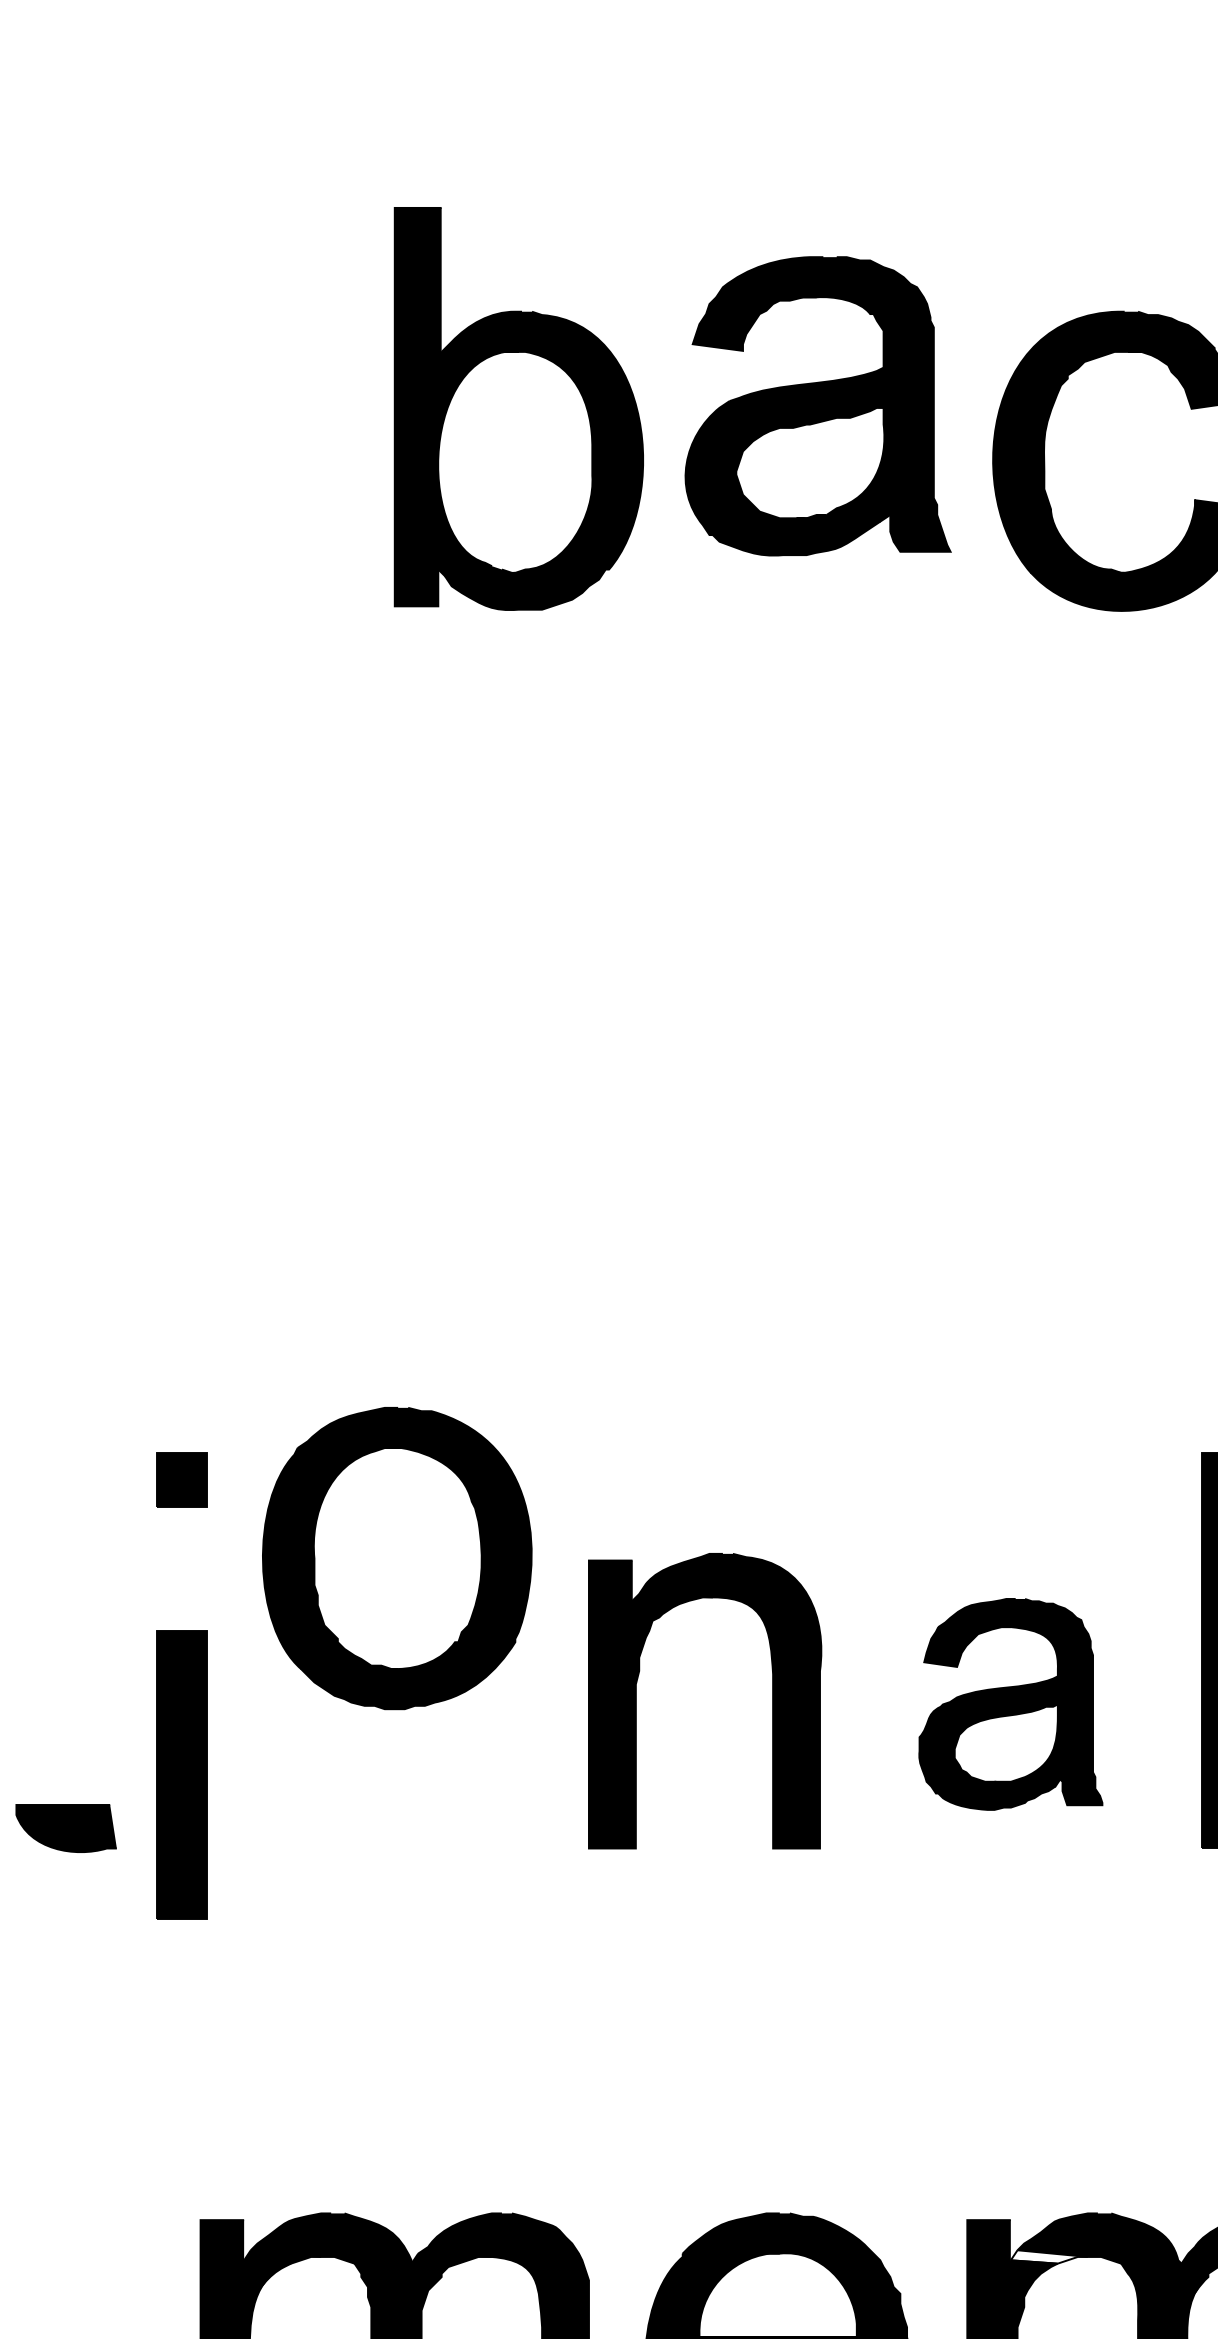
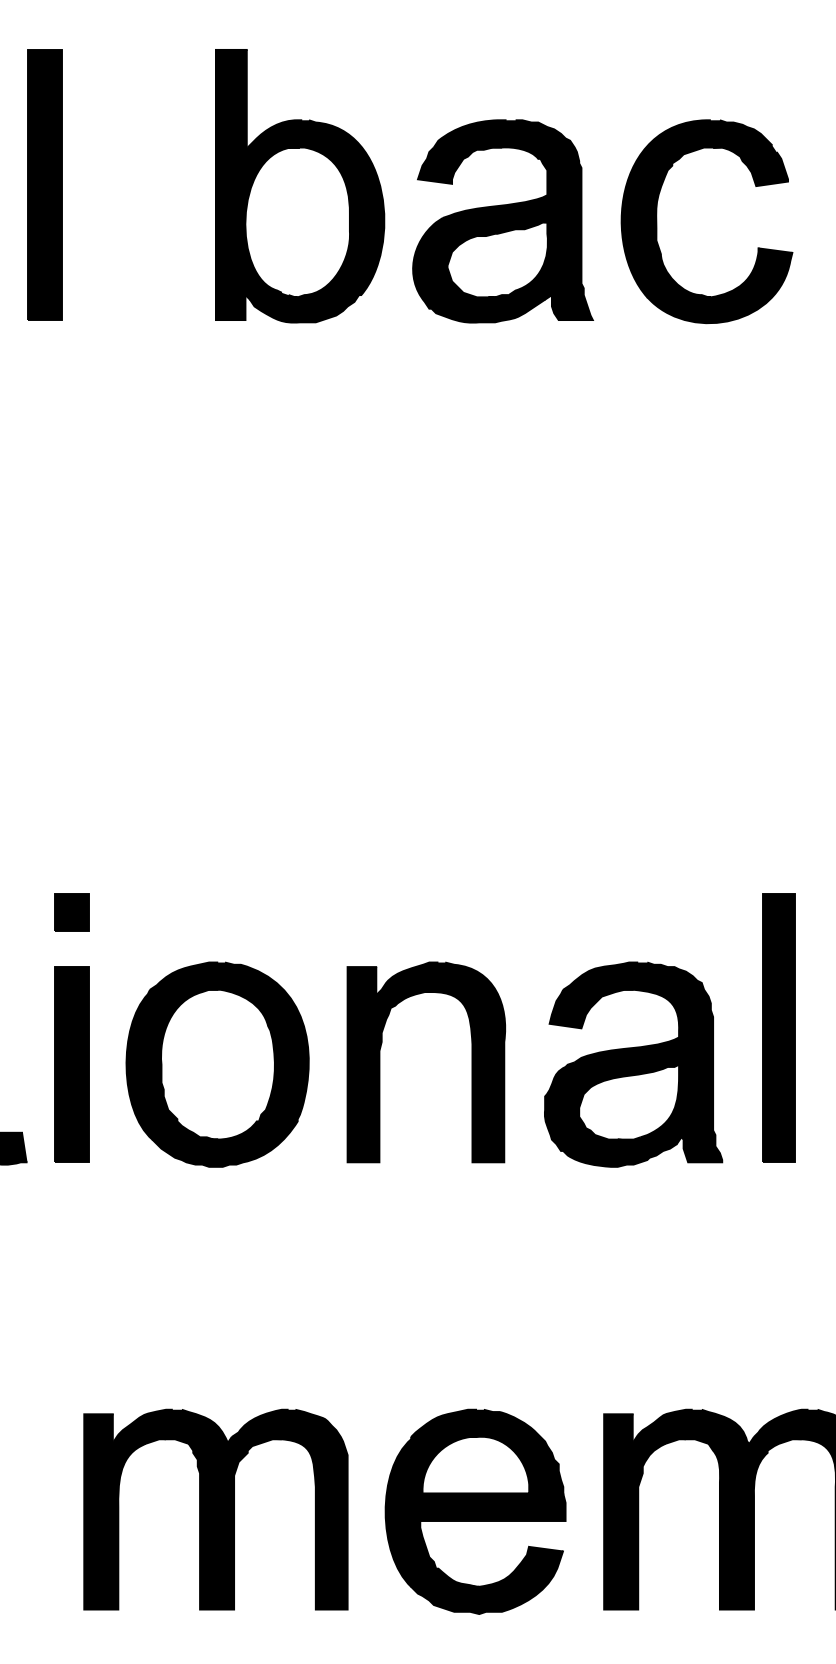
part: (141, 406) -> (44, 184), added
part: (818, 406) -> (503, 221), moved
part: (397, 1558) -> (217, 1064), moved
part: (1010, 1704) -> (633, 1064), size x1.43
part: (181, 1775) -> (71, 1064), moved
fill: (1048, 2255) -> (659, 1438), added

